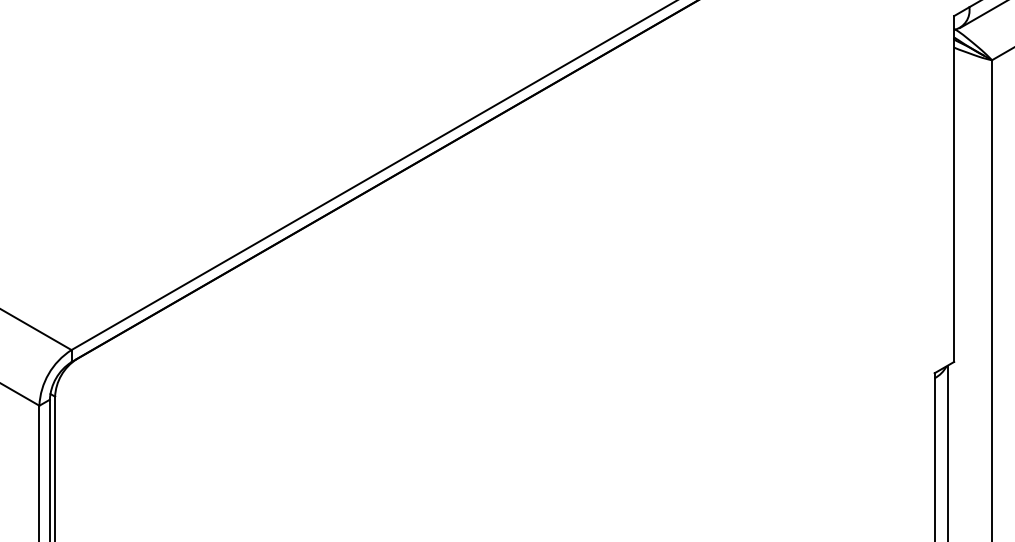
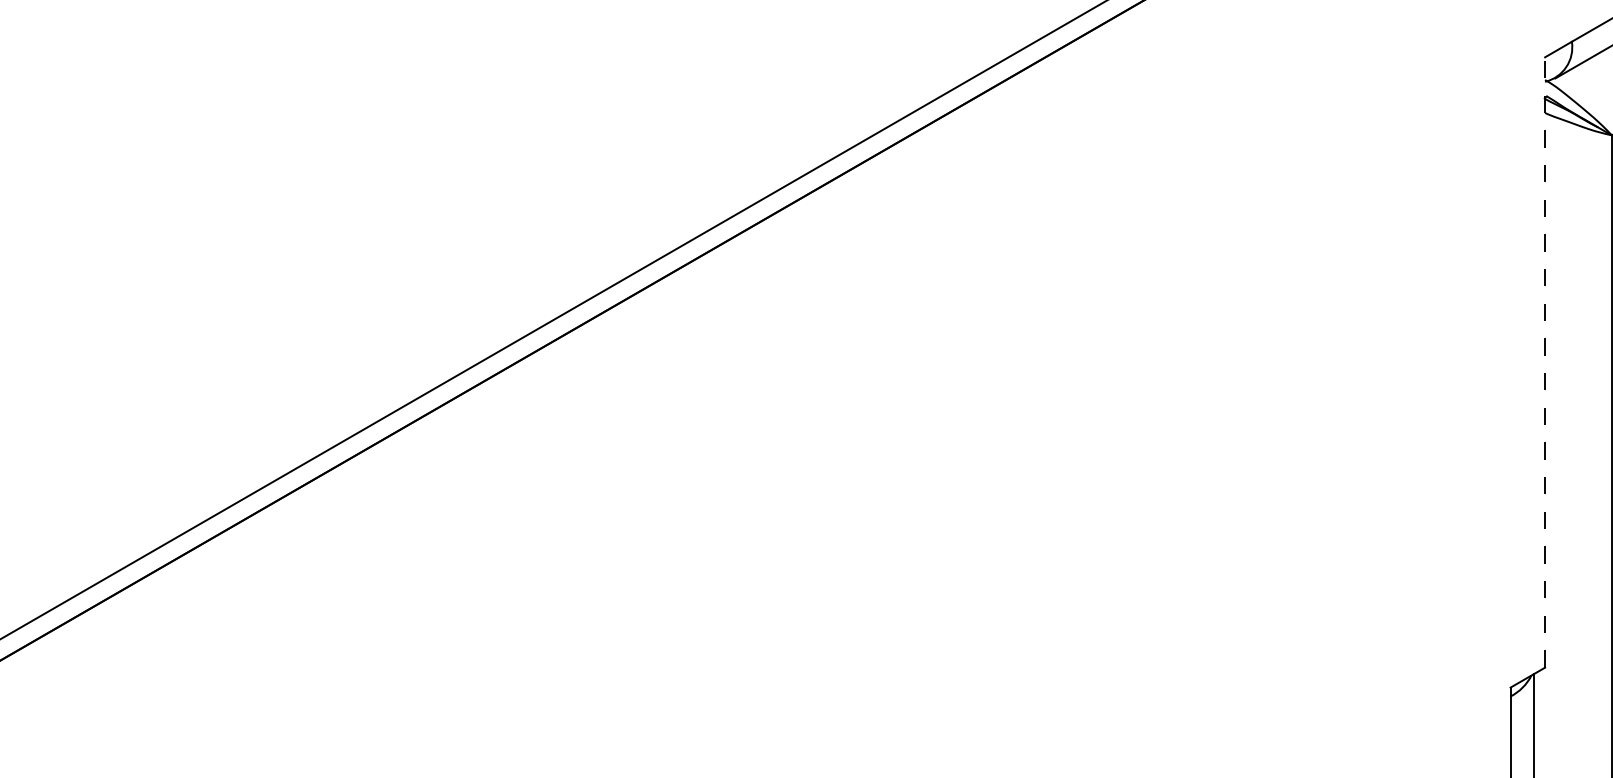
line: (954, 189) -> (1545, 363), solid -> dashed

